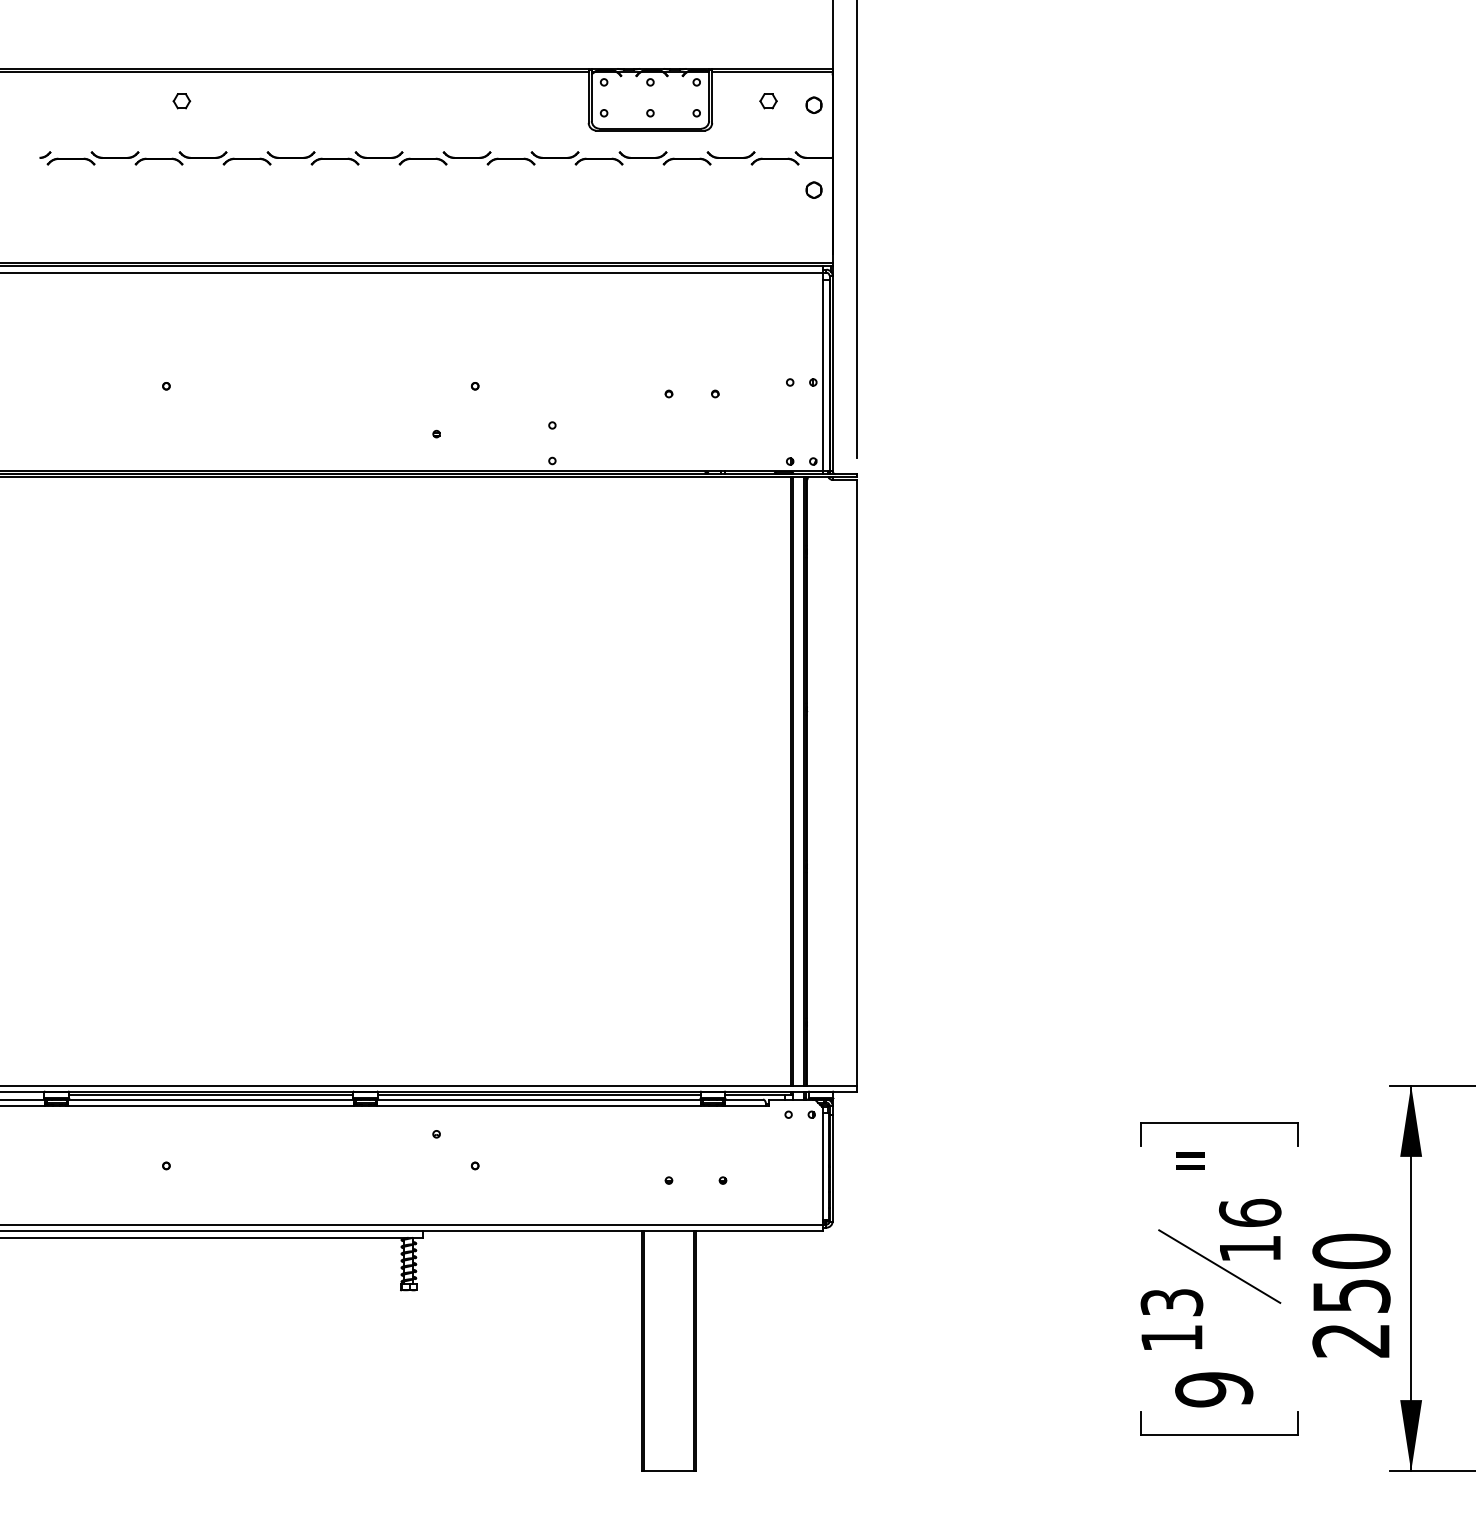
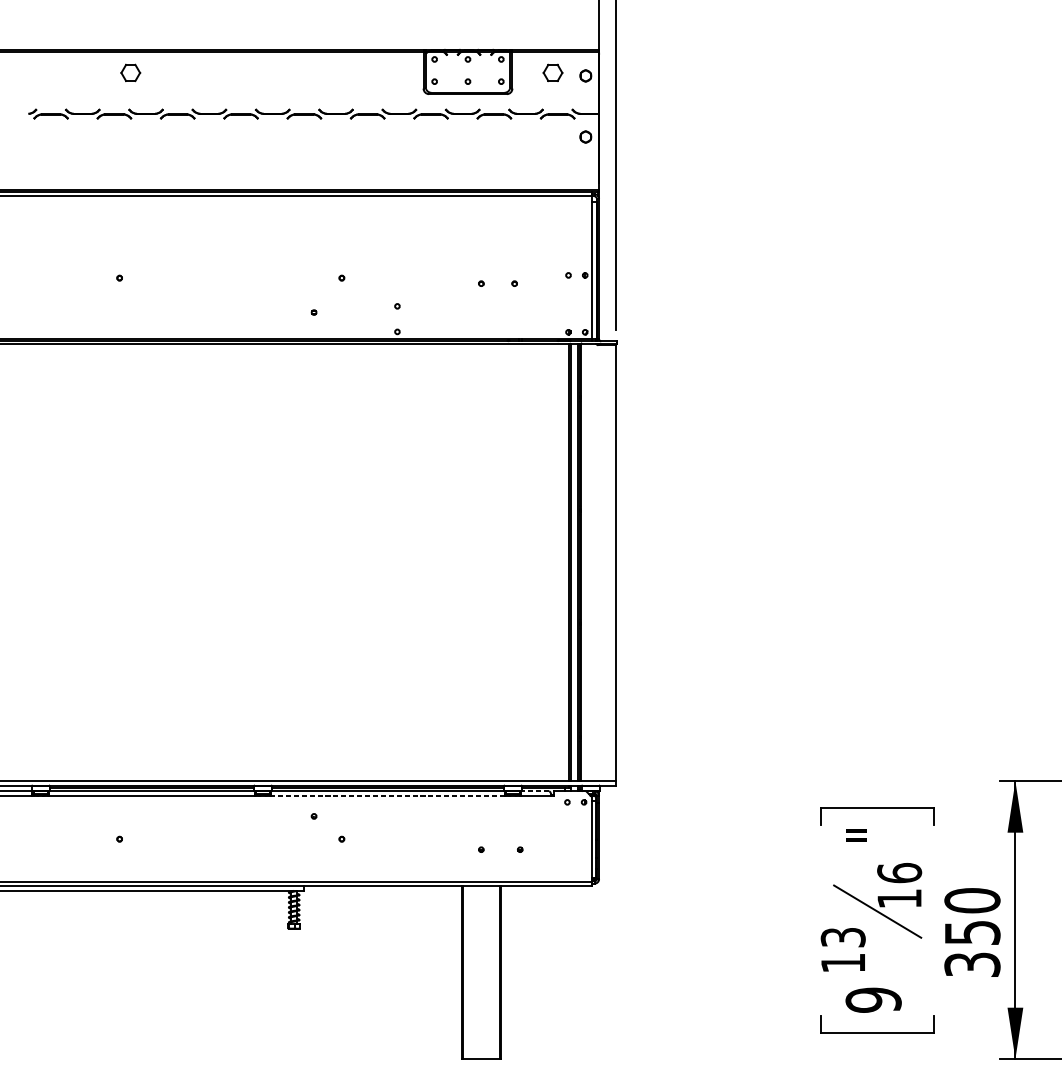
part: (181, 101) -> (130, 73), size x1.6
part: (768, 101) -> (552, 73), size x1.6
line: (743, 1099) -> (534, 791), solid -> dashed
line: (538, 1105) -> (387, 795), solid -> dashed
text: (1351, 1340) -> (972, 964), 250 -> 350

